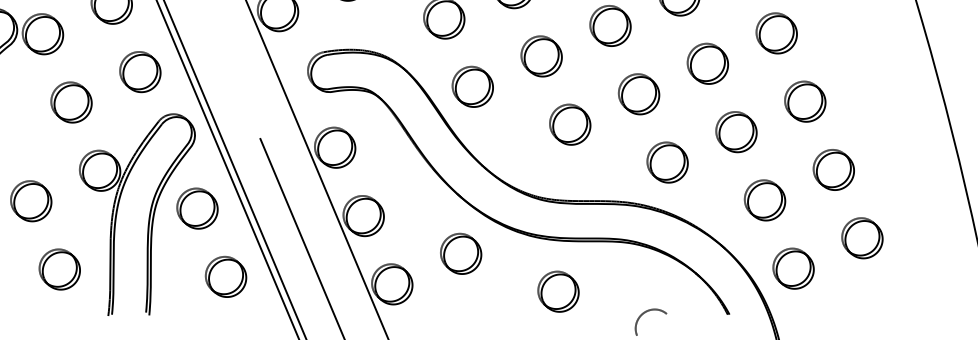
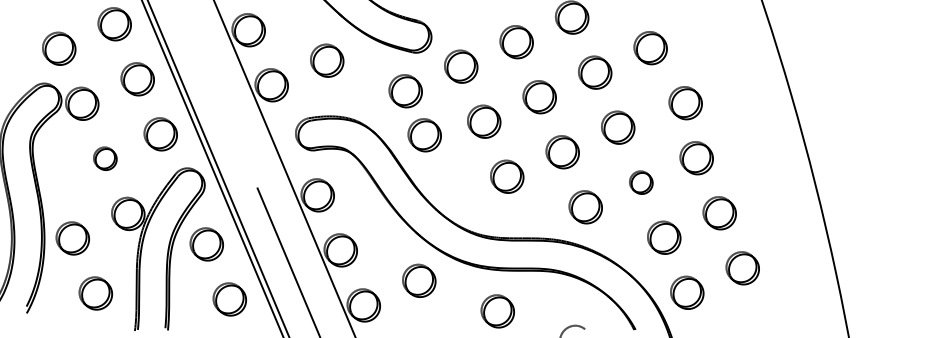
part: (776, 33) -> (685, 103), moved
part: (472, 87) -> (424, 135), moved
part: (71, 102) -> (105, 158), size x0.7
part: (736, 131) -> (641, 182), size x0.7

